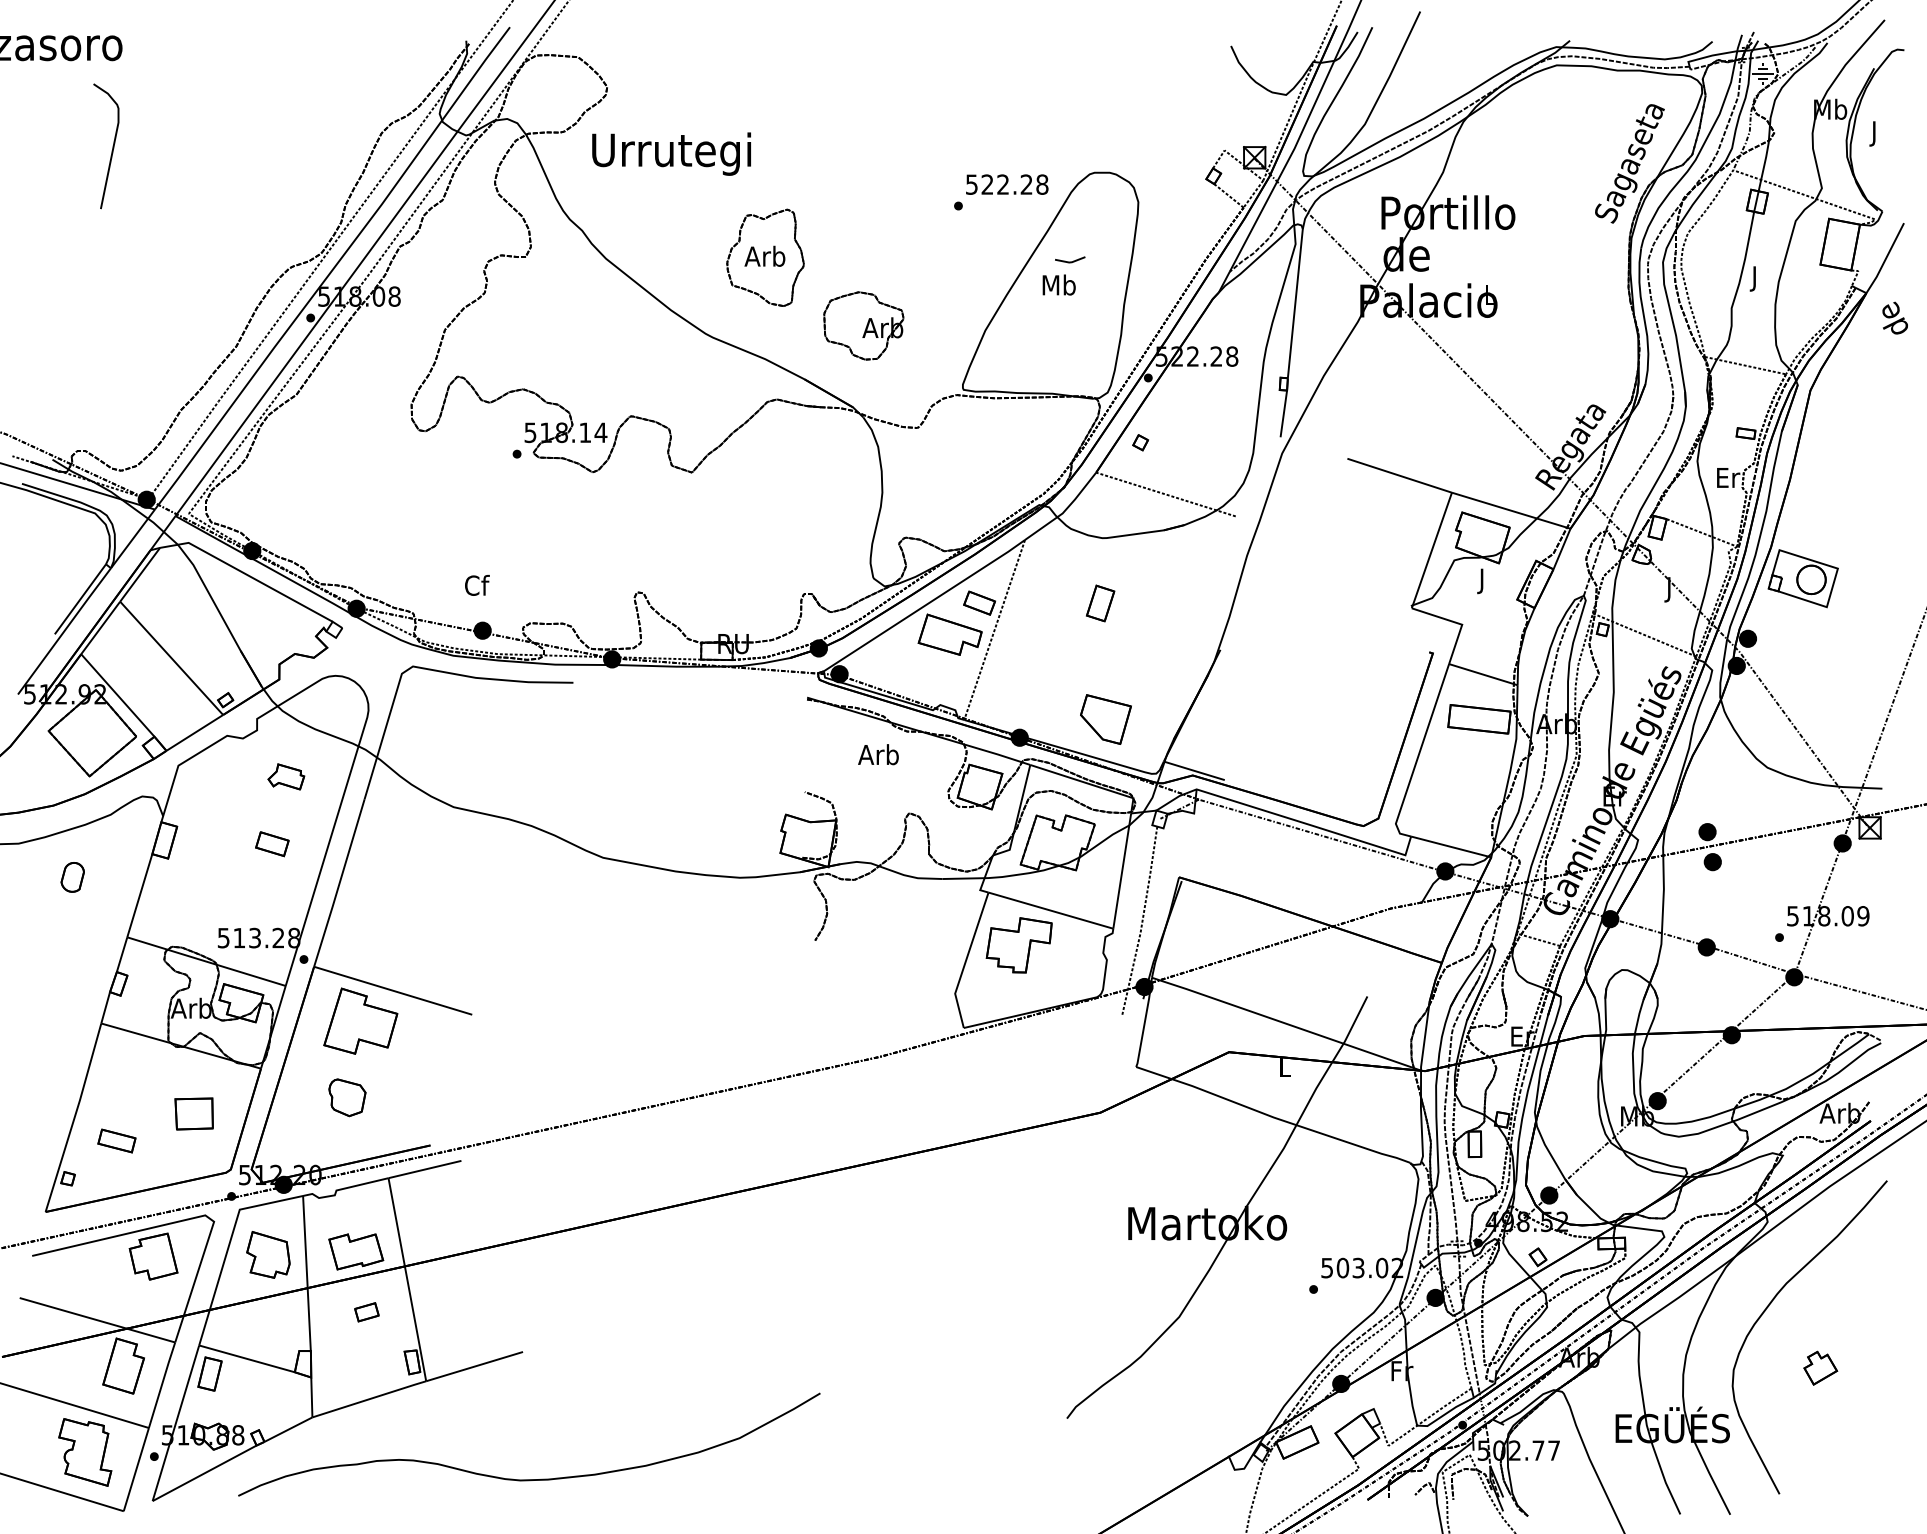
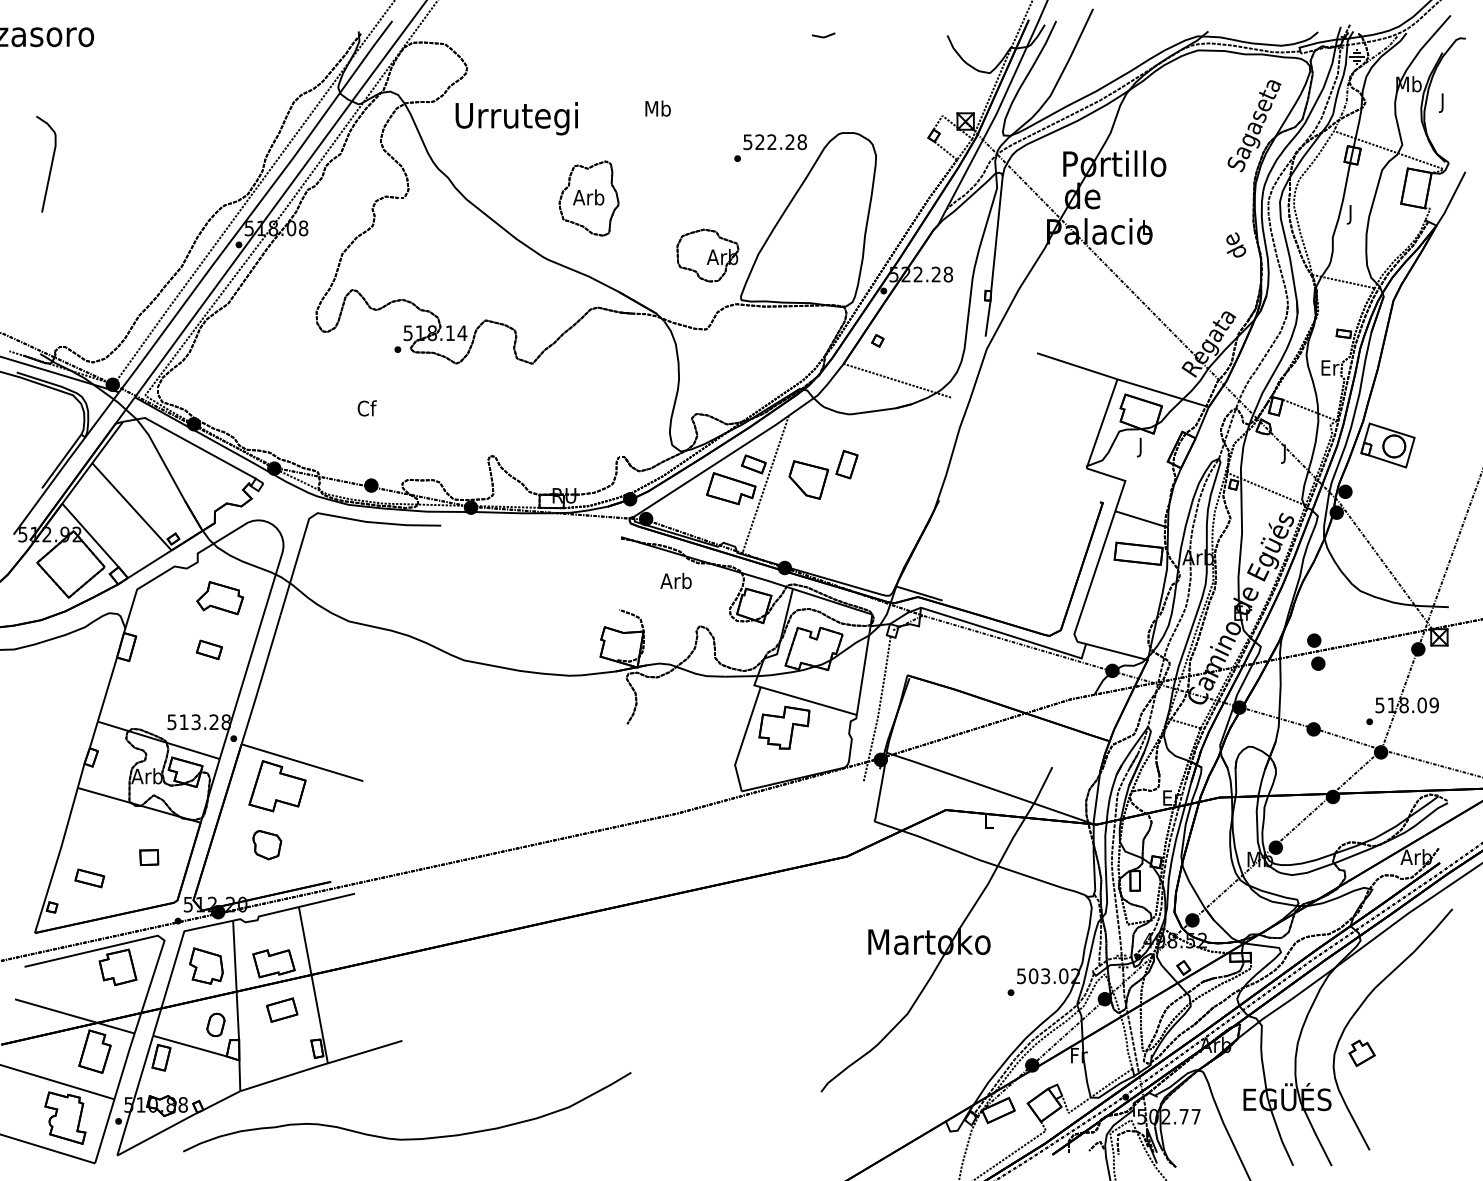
curve: (112, 146) -> (50, 164), moved
line: (1070, 261) -> (823, 36), moved
text: (1058, 284) -> (657, 108), moved
text: (1894, 317) -> (1235, 244), moved
part: (863, 325) -> (707, 255), moved
text: (477, 585) -> (367, 408), moved
part: (1105, 719) -> (808, 480), moved
part: (286, 776) -> (220, 597), size x1.67
part: (72, 877) -> (215, 1025), moved
part: (193, 1113) -> (148, 857), size x0.62
part: (366, 1312) -> (281, 1010), size x1.67
part: (1820, 1367) -> (1361, 1052), moved

